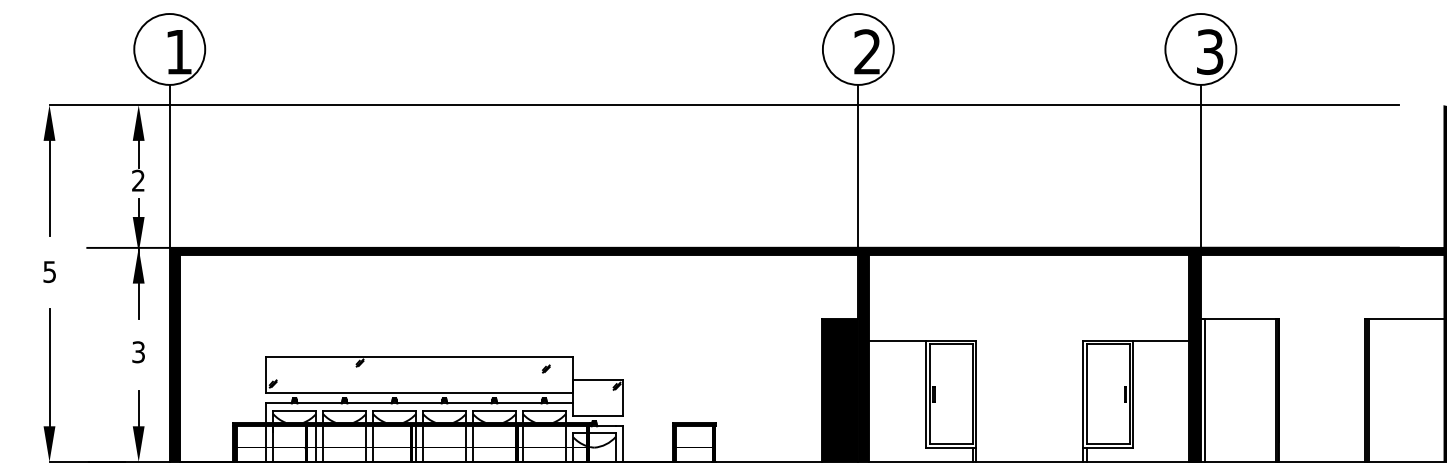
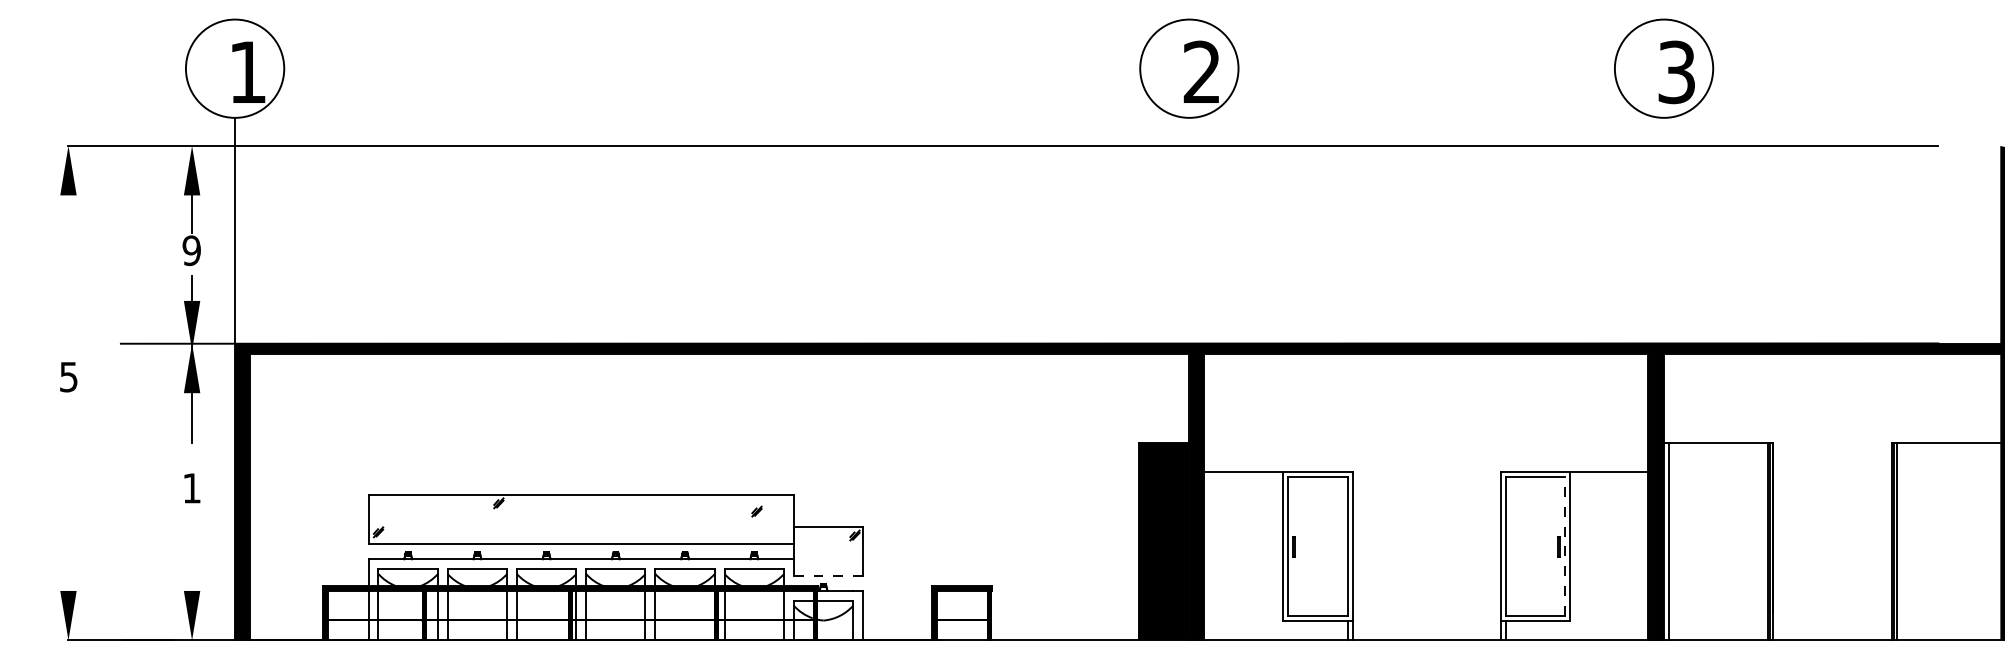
line: (858, 166) -> (1189, 230), removed
line: (1201, 166) -> (1664, 230), removed
text: (138, 180) -> (191, 250), 2 -> 9
line: (49, 188) -> (68, 261), removed
text: (138, 352) -> (191, 488), 3 -> 1
line: (49, 366) -> (68, 508), removed
line: (1129, 393) -> (1565, 545), solid -> dashed
line: (139, 407) -> (192, 565), removed
line: (597, 415) -> (828, 576), solid -> dashed

